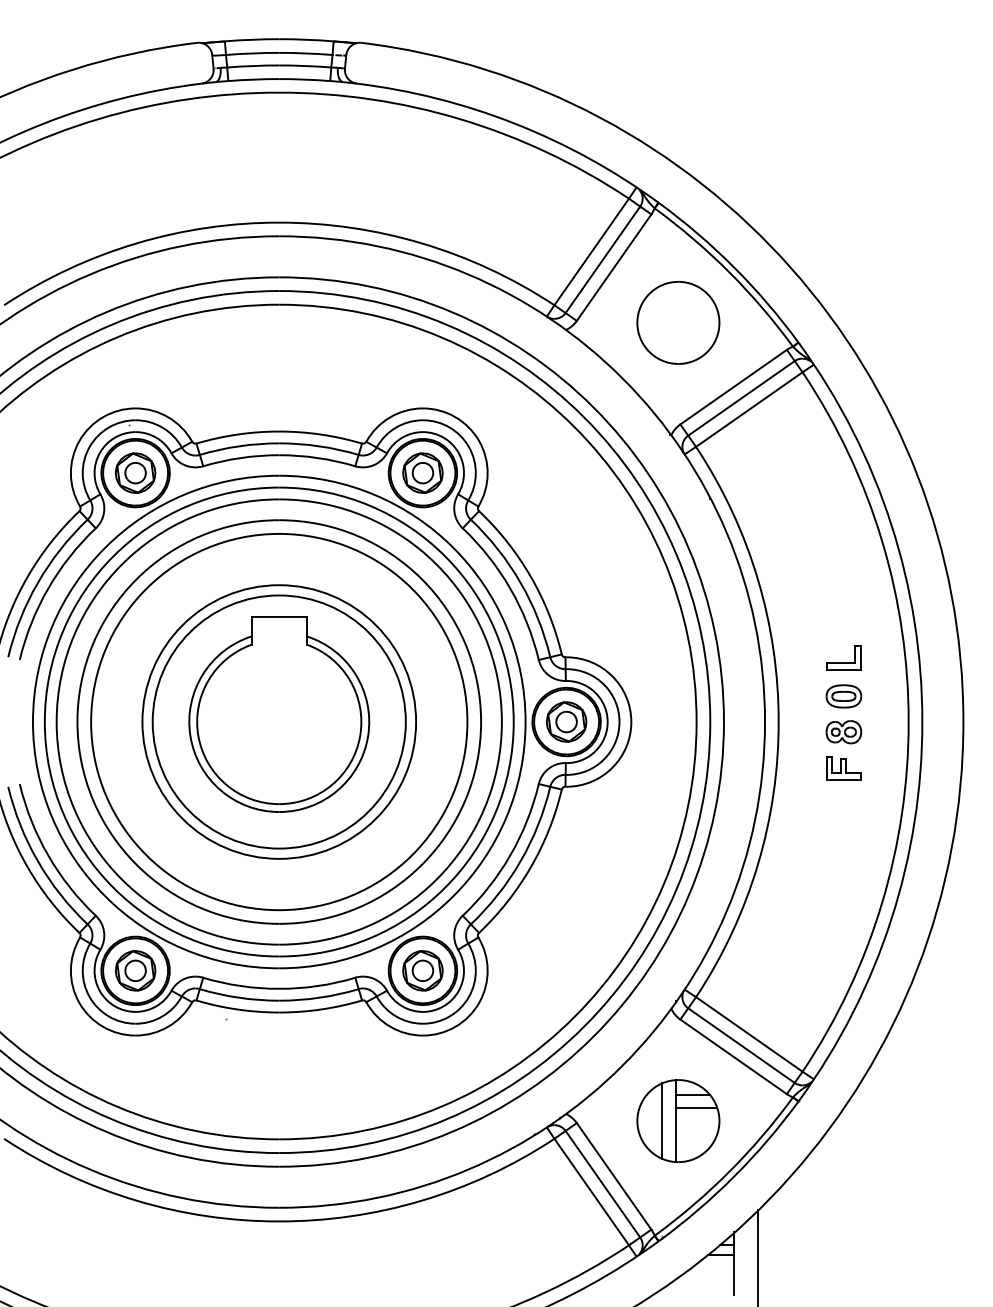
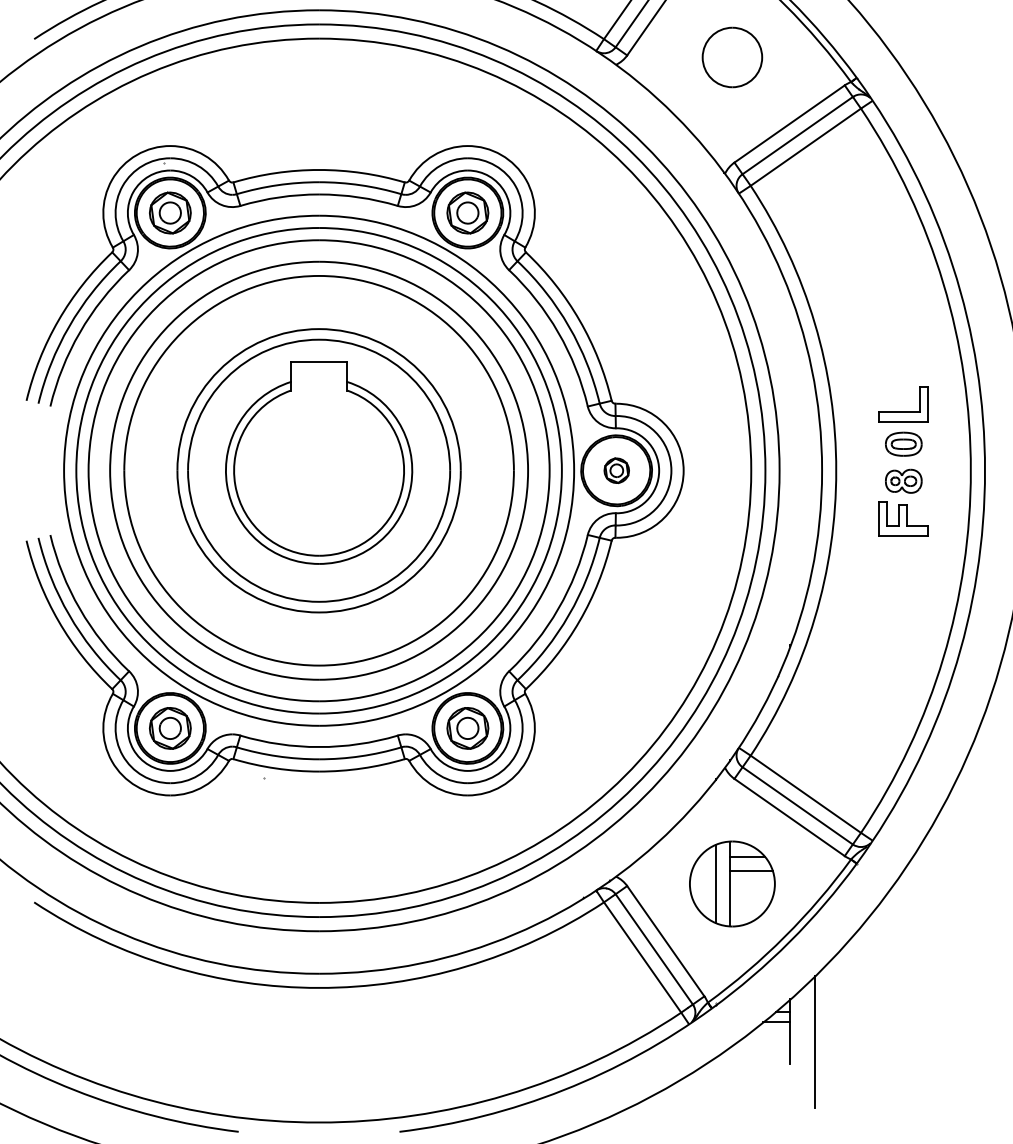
part: (678, 322) -> (732, 57), size x0.7
part: (843, 657) -> (903, 403), size x1.4
part: (566, 721) -> (616, 470), size x0.6
part: (843, 768) -> (903, 518), size x1.4

